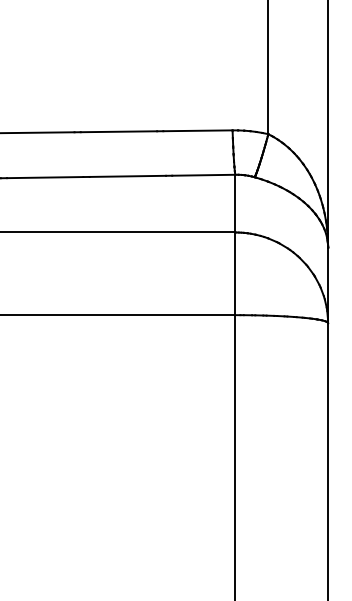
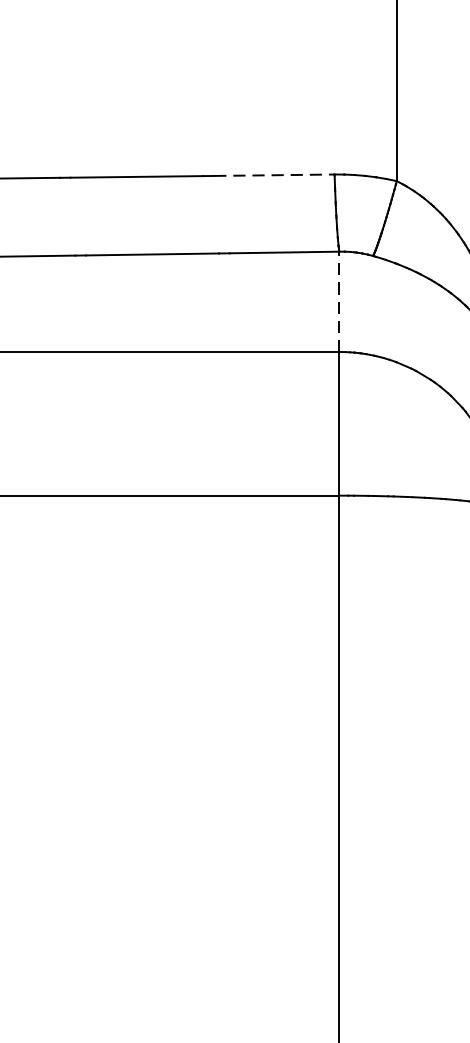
line: (197, 130) -> (273, 174), solid -> dashed
line: (235, 203) -> (339, 301), solid -> dashed

